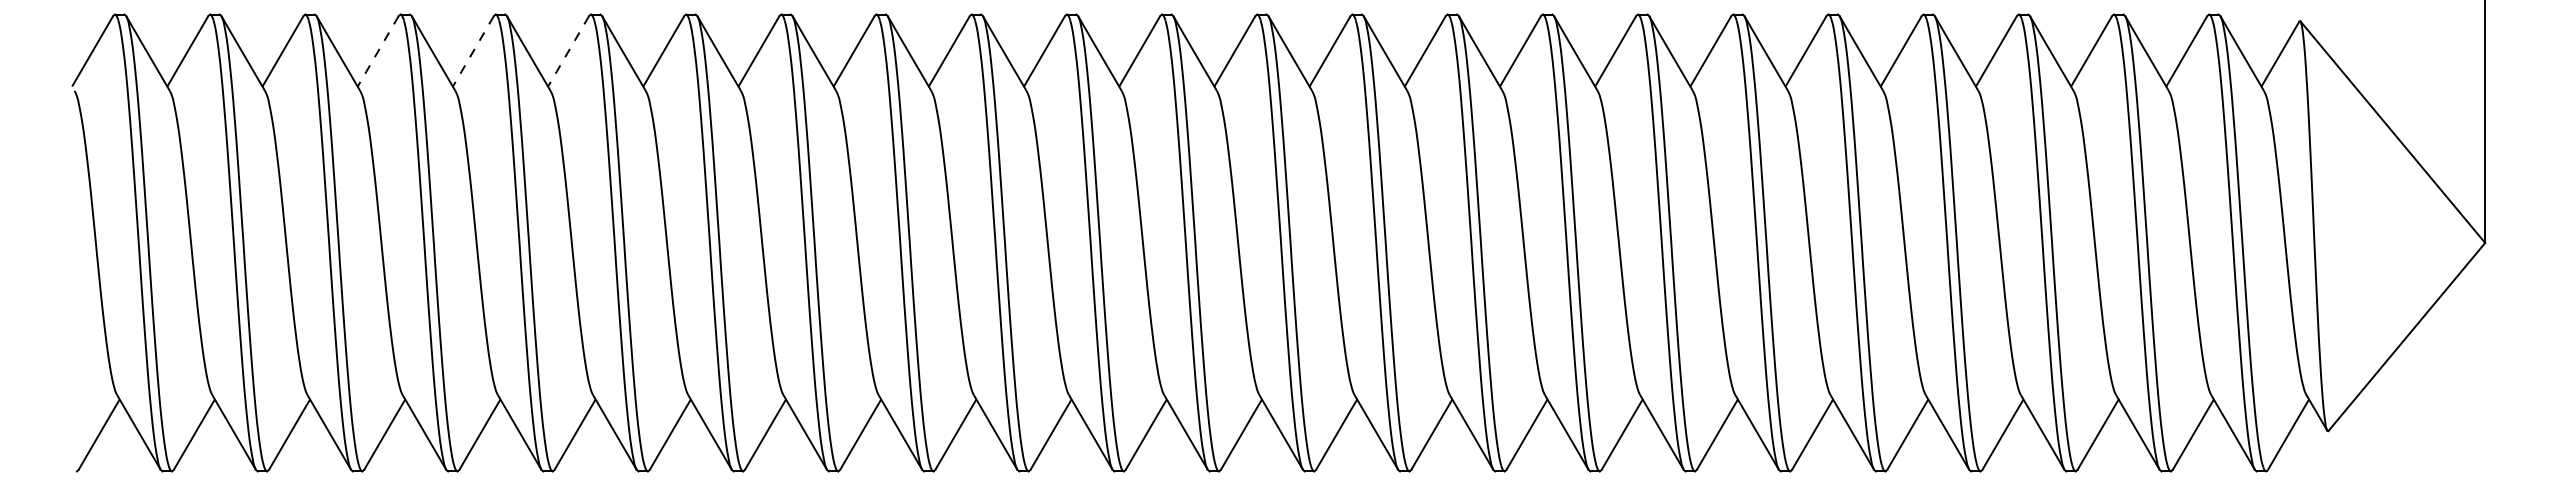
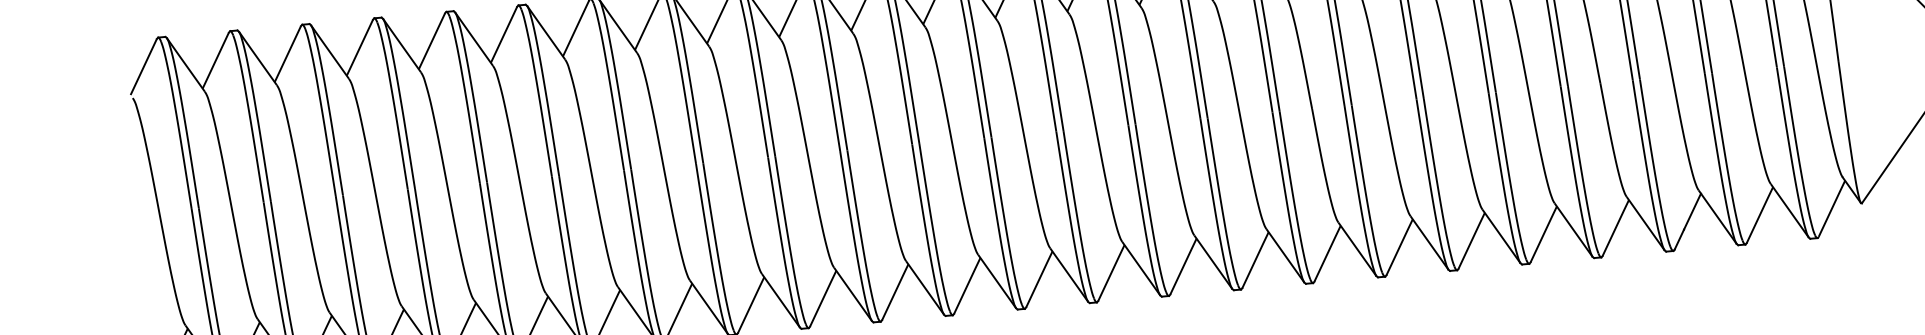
line: (377, 51) -> (359, 47), dashed -> solid
line: (473, 51) -> (432, 41), dashed -> solid
line: (568, 51) -> (504, 34), dashed -> solid

